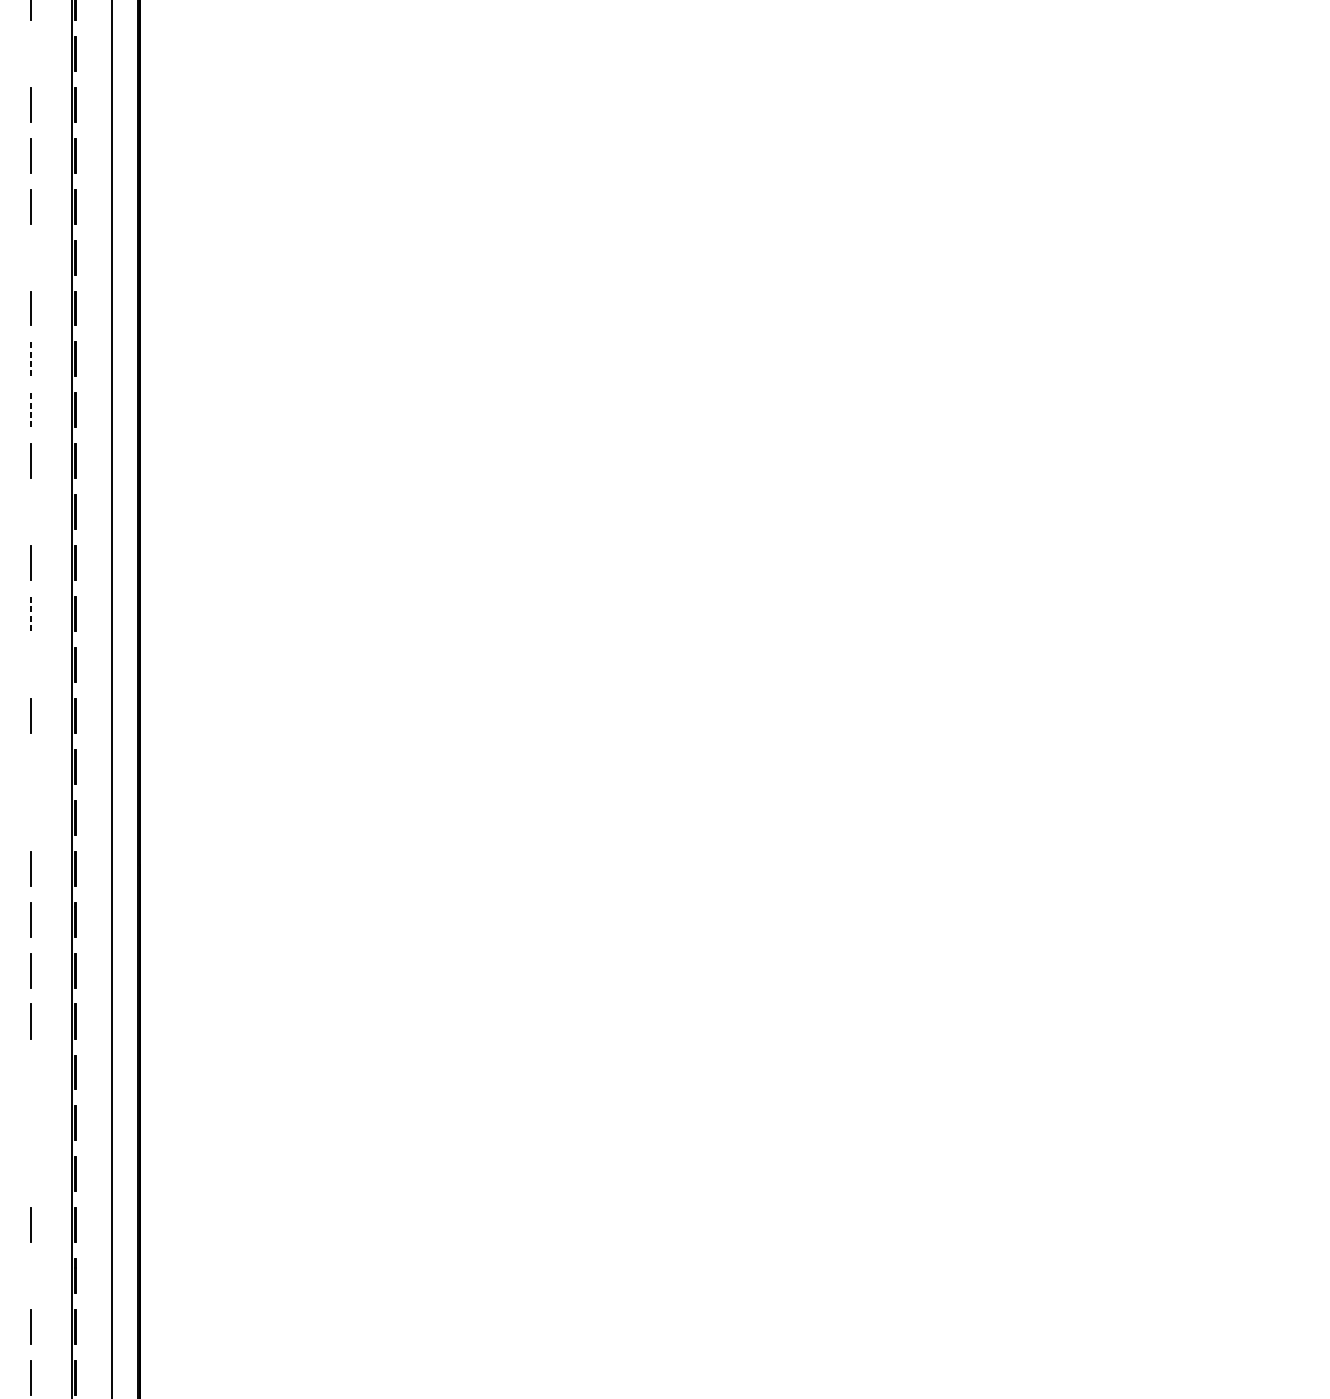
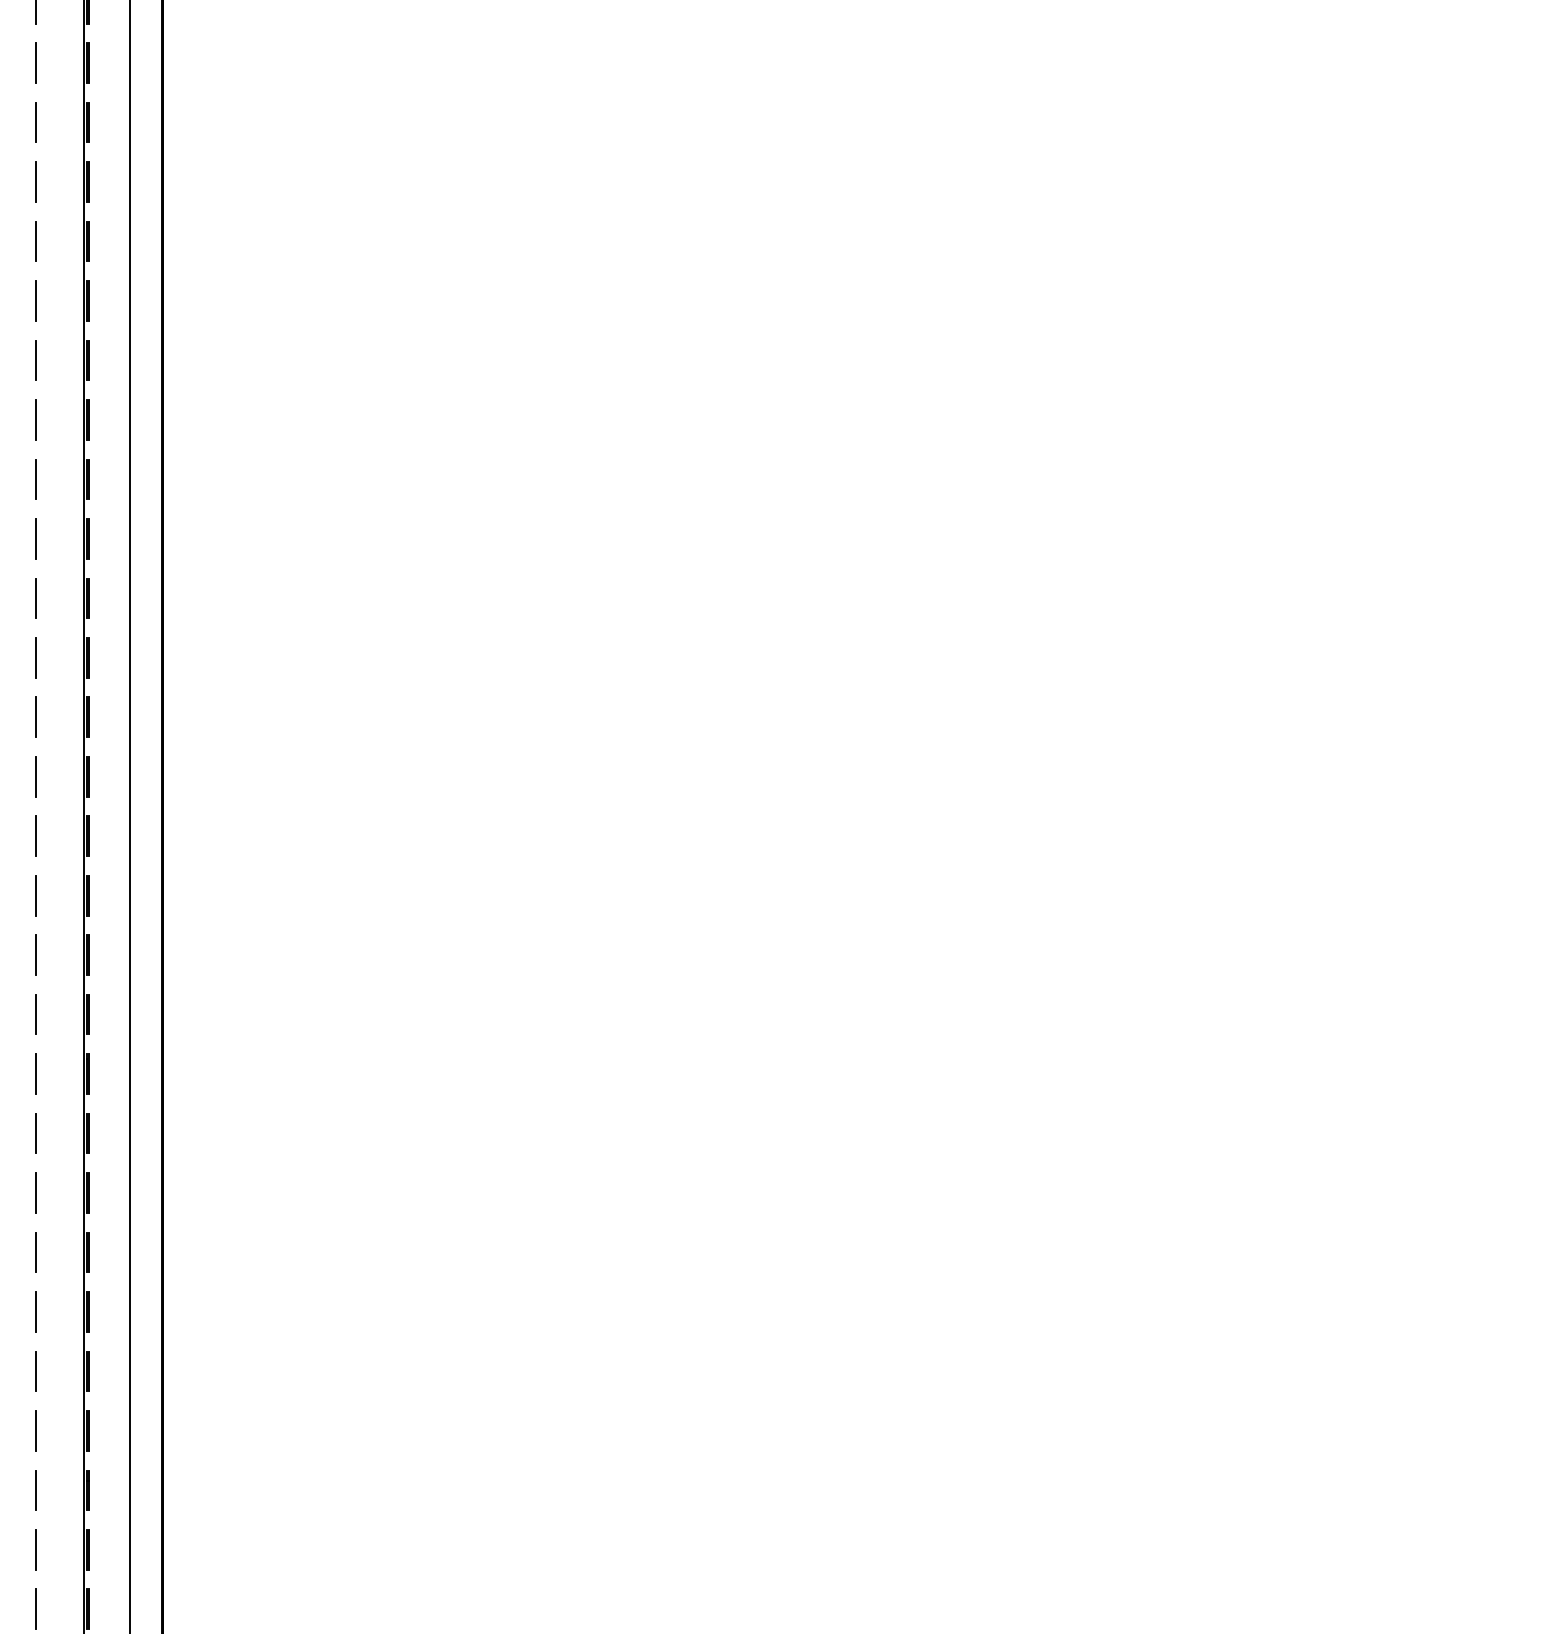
line: (30, 53) -> (35, 62), added
line: (30, 257) -> (35, 300), added
line: (30, 359) -> (35, 419), dashed -> solid
line: (30, 410) -> (35, 479), dashed -> solid
line: (30, 512) -> (35, 598), added
line: (30, 614) -> (35, 717), dashed -> solid
line: (30, 664) -> (35, 776), added
line: (30, 766) -> (35, 895), added
line: (30, 817) -> (35, 954), added
line: (30, 1072) -> (35, 1252), added
line: (30, 1122) -> (35, 1311), added
line: (30, 1174) -> (35, 1371), added
line: (30, 1276) -> (35, 1490), added

